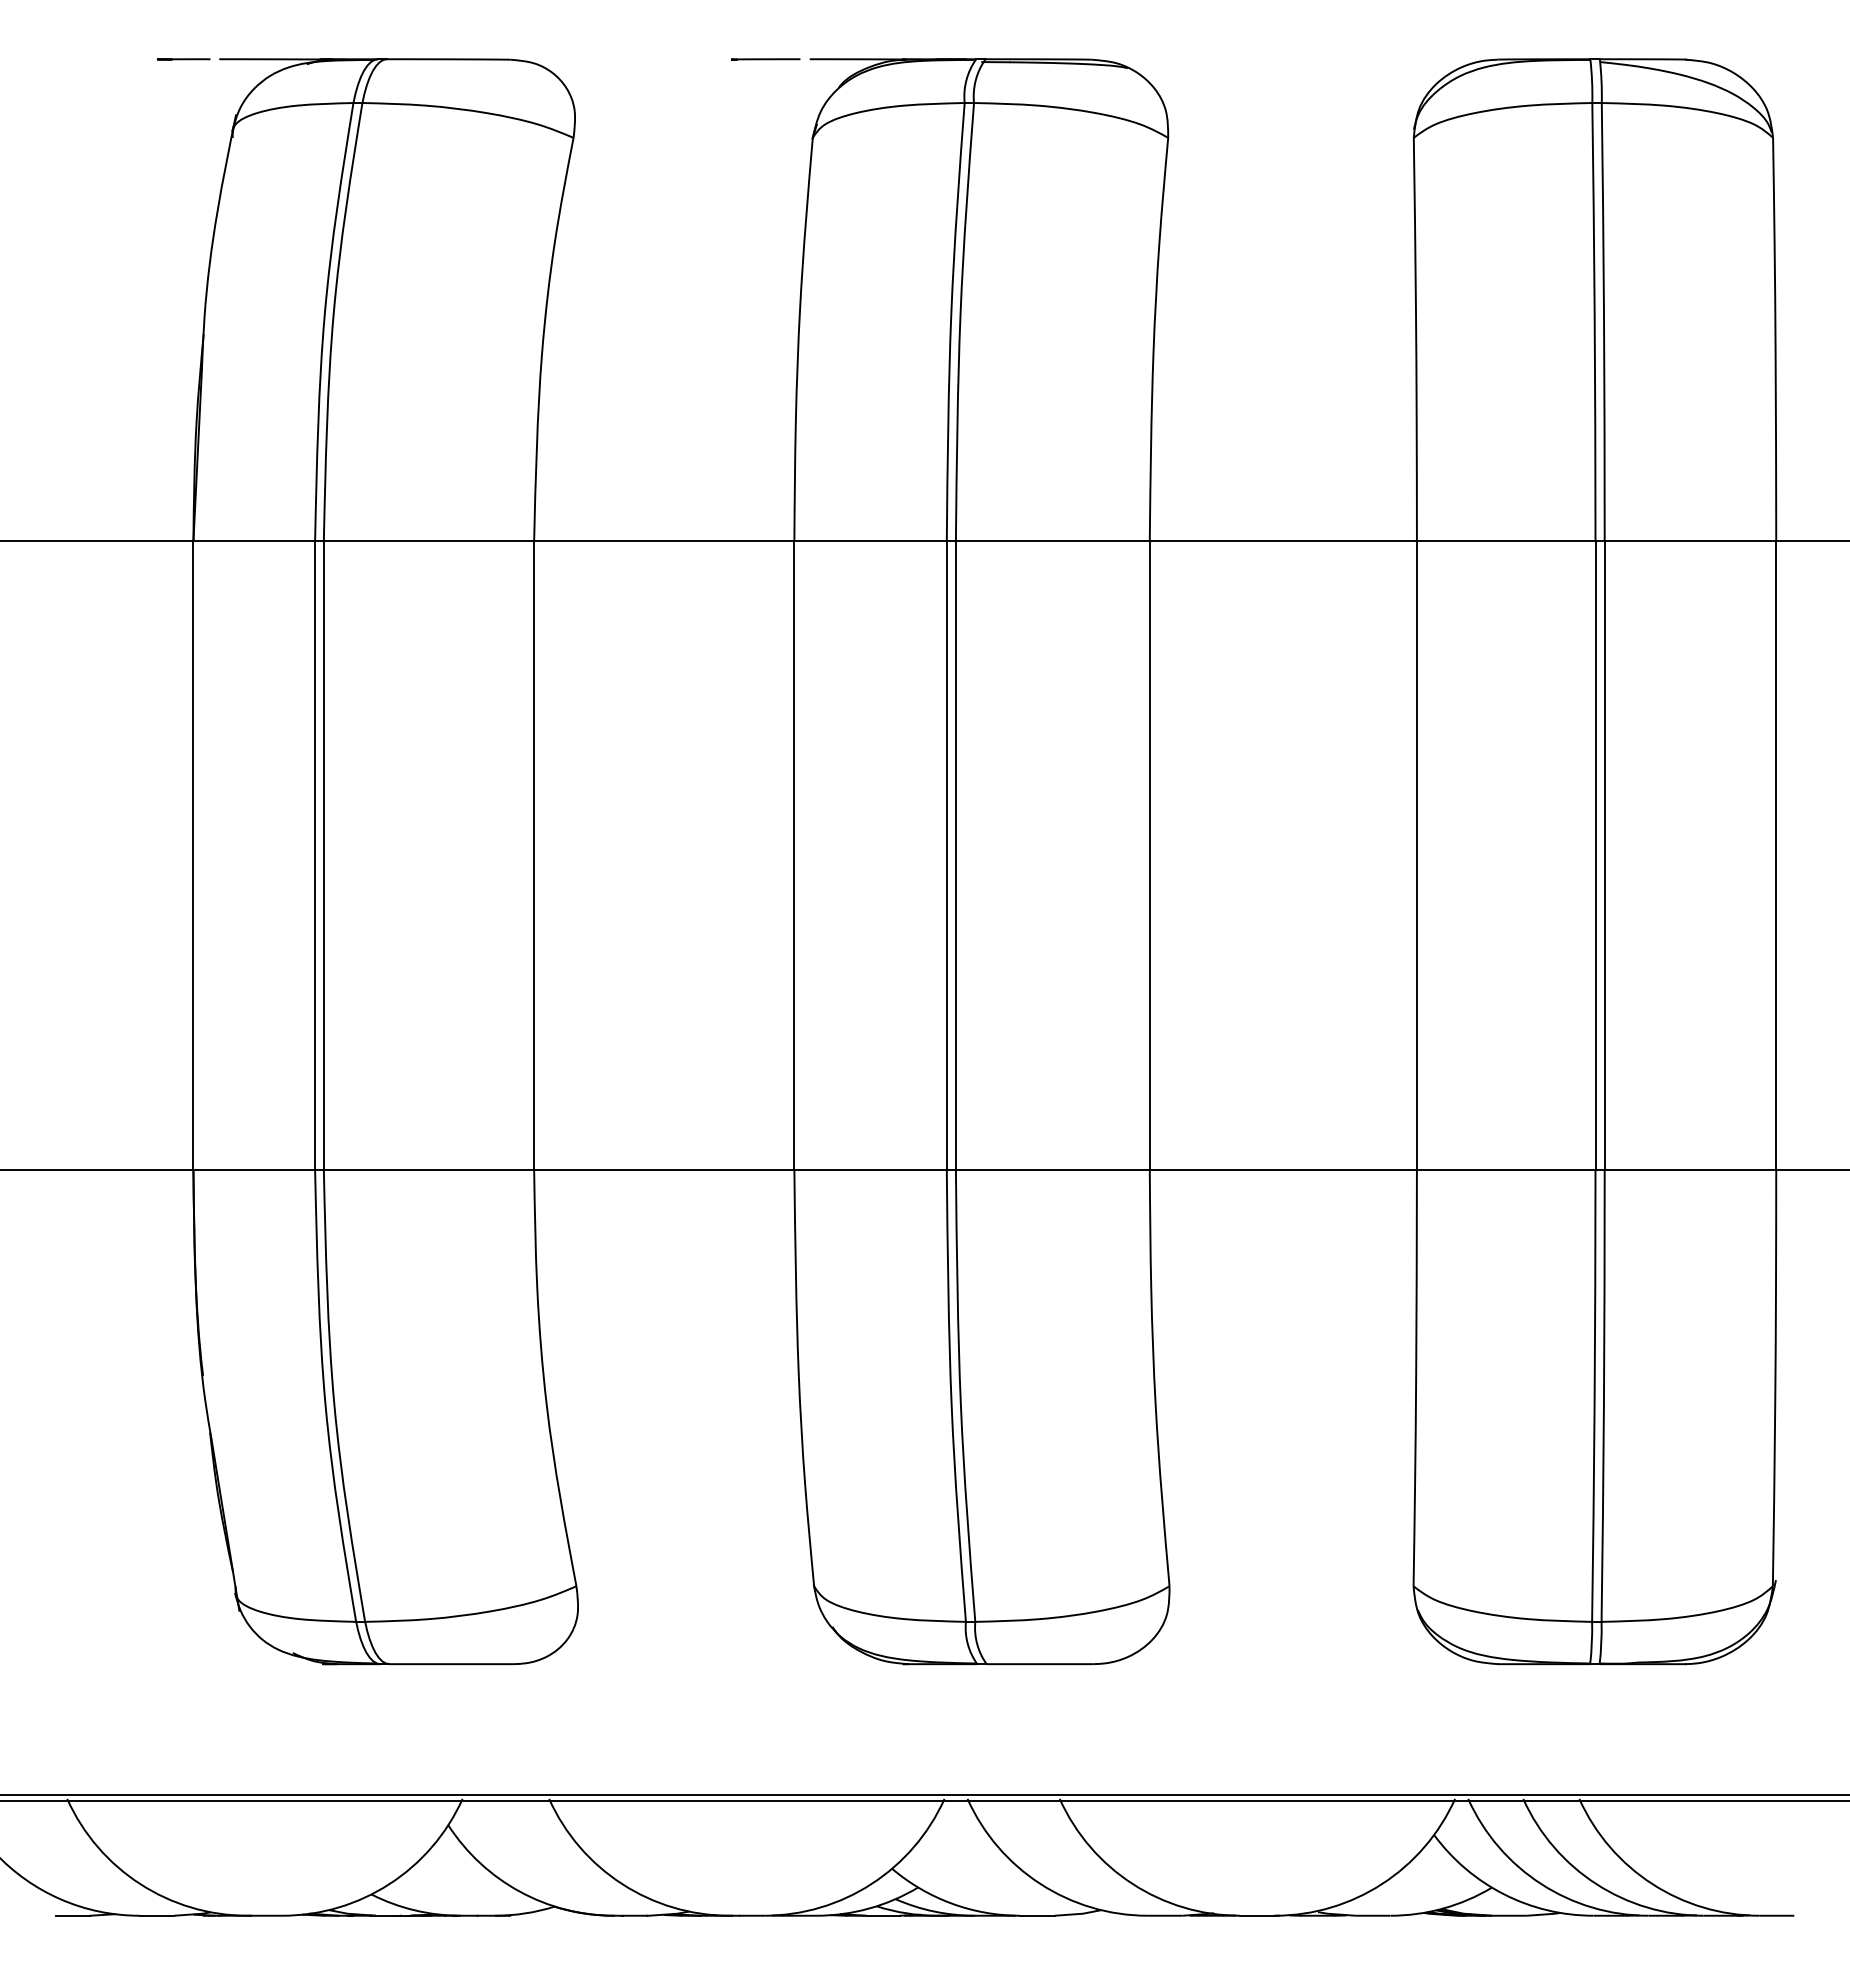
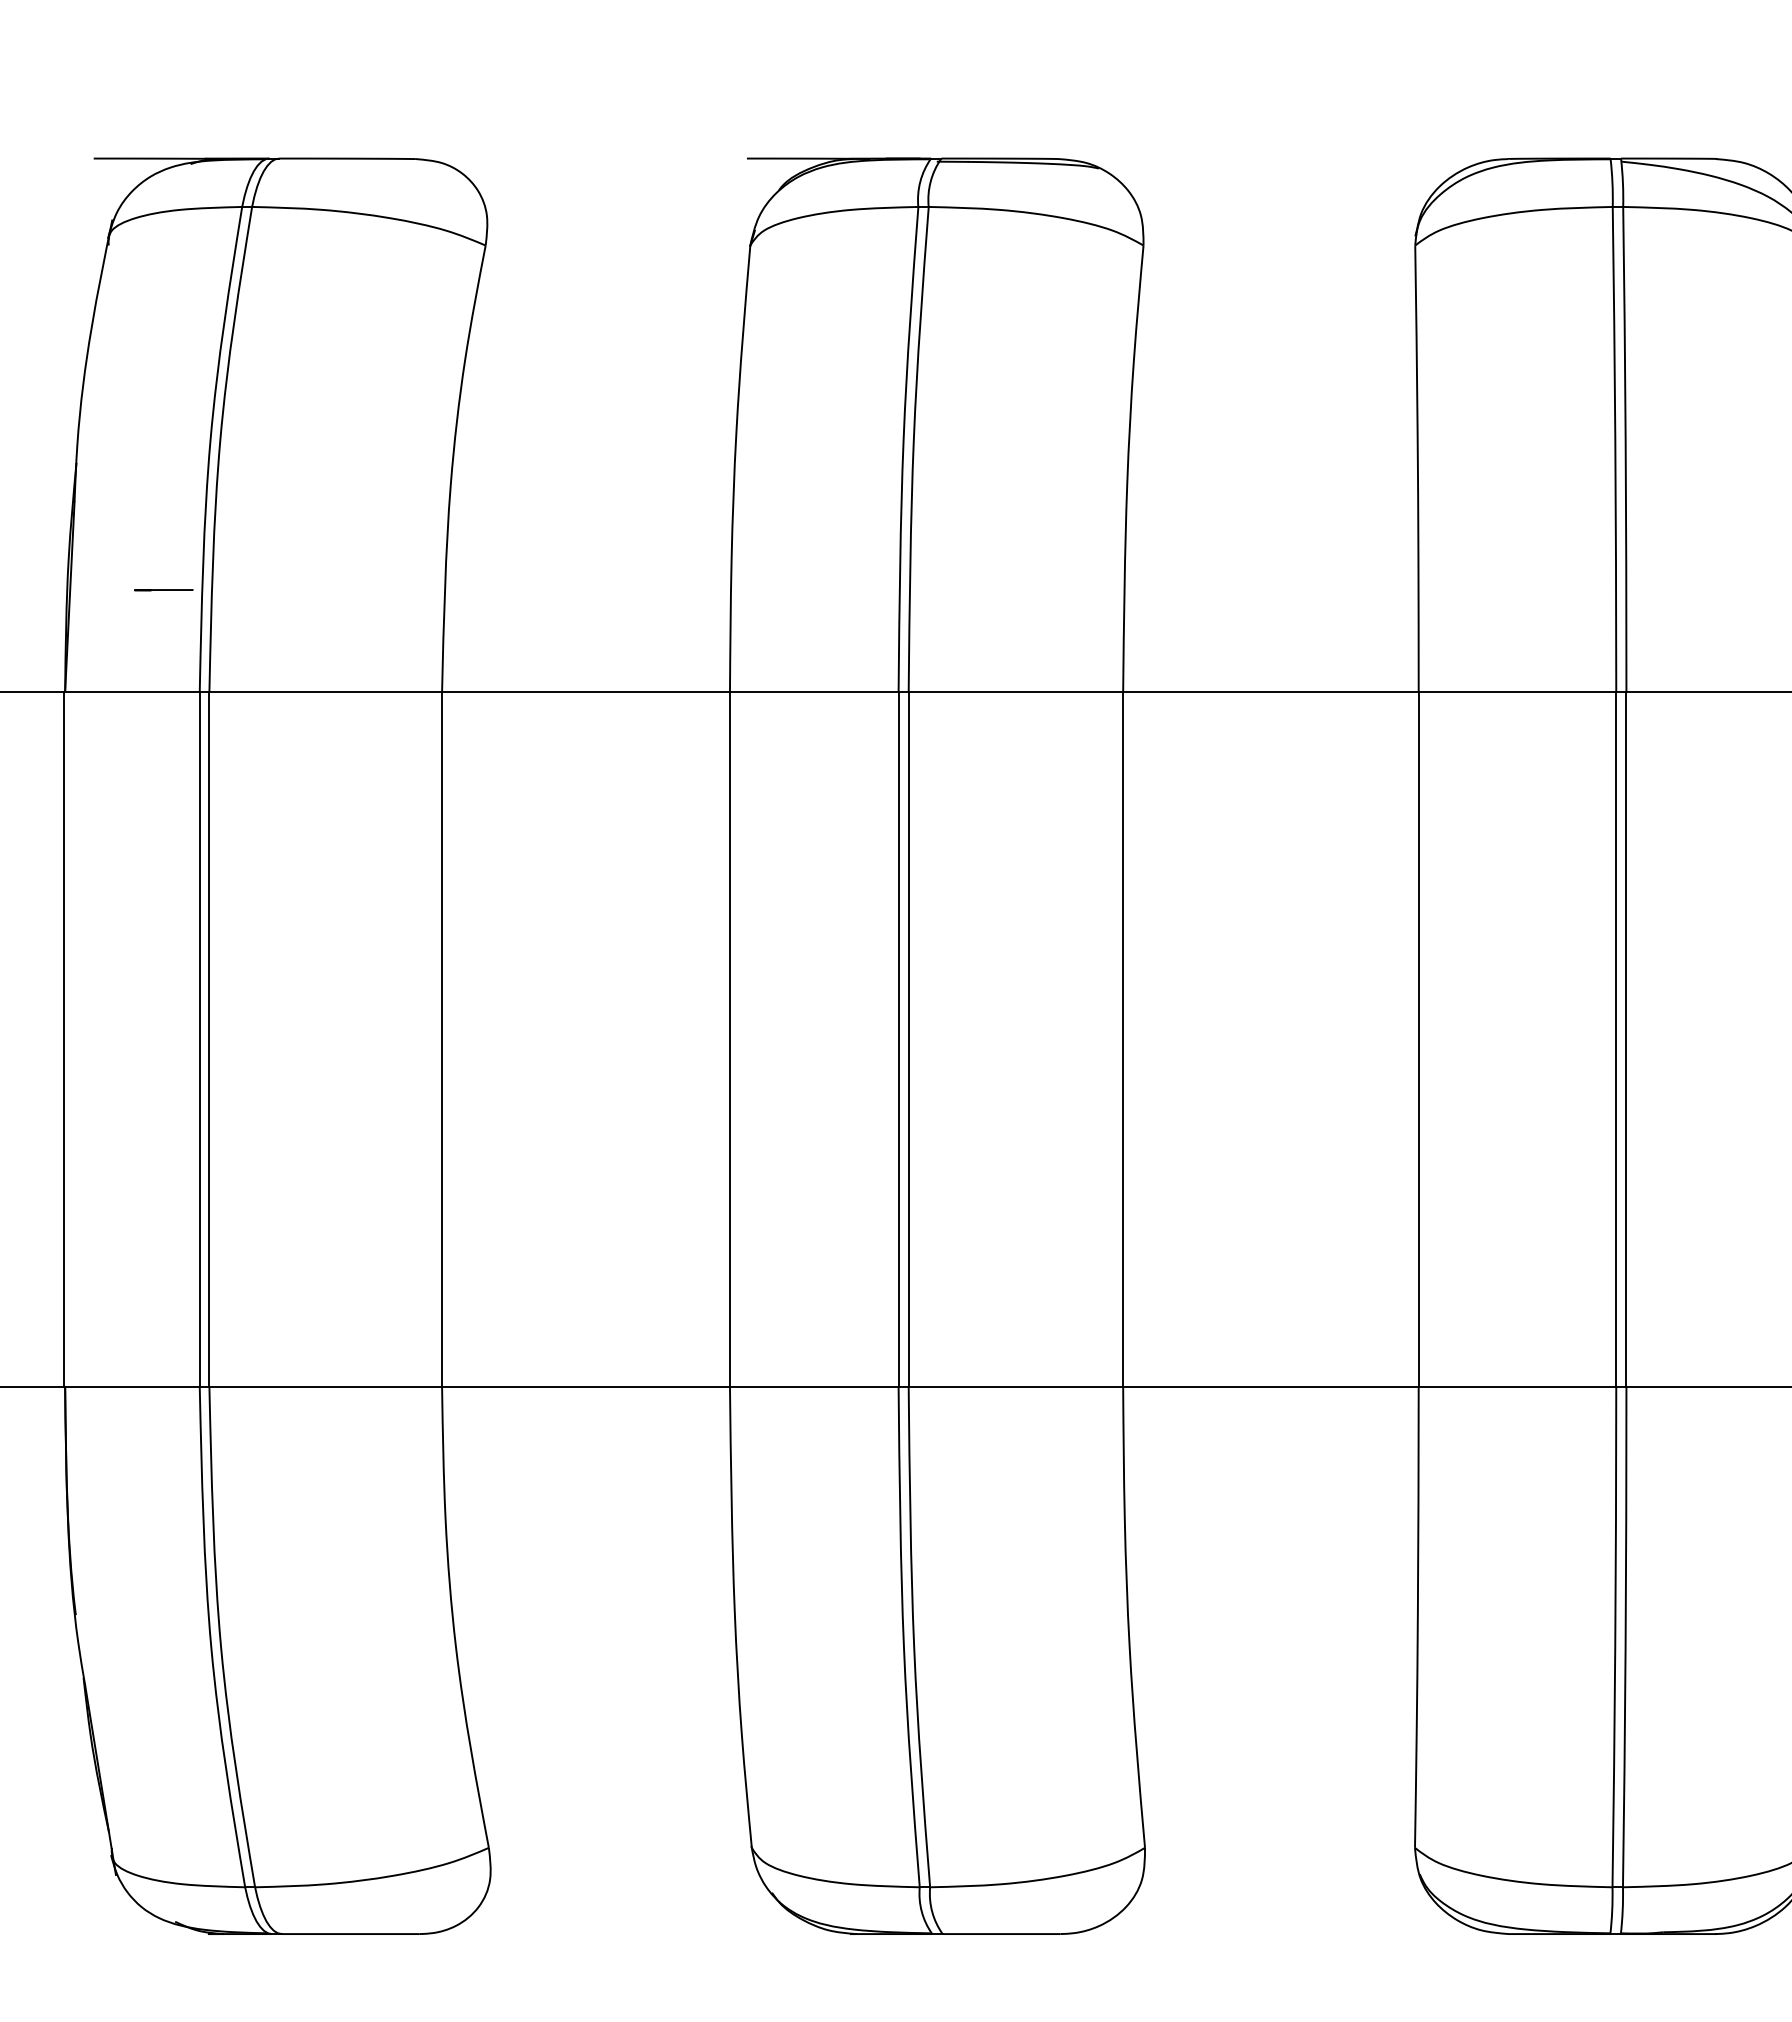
line: (183, 59) -> (163, 590), moved
line: (765, 59) -> (698, 158), removed

